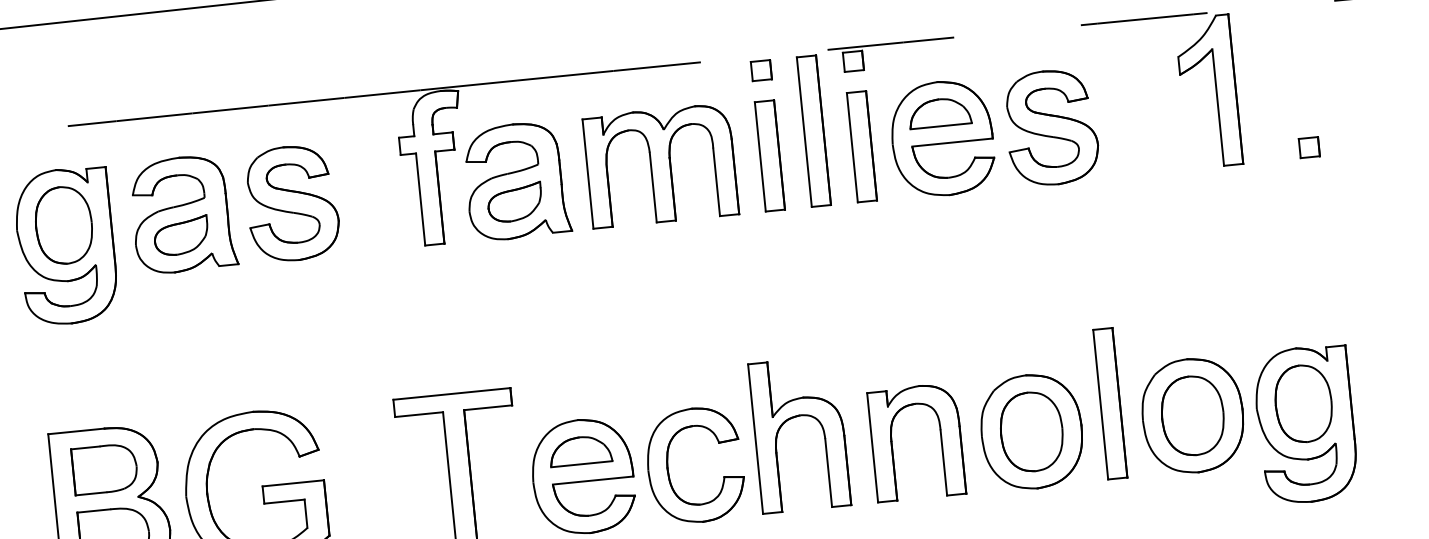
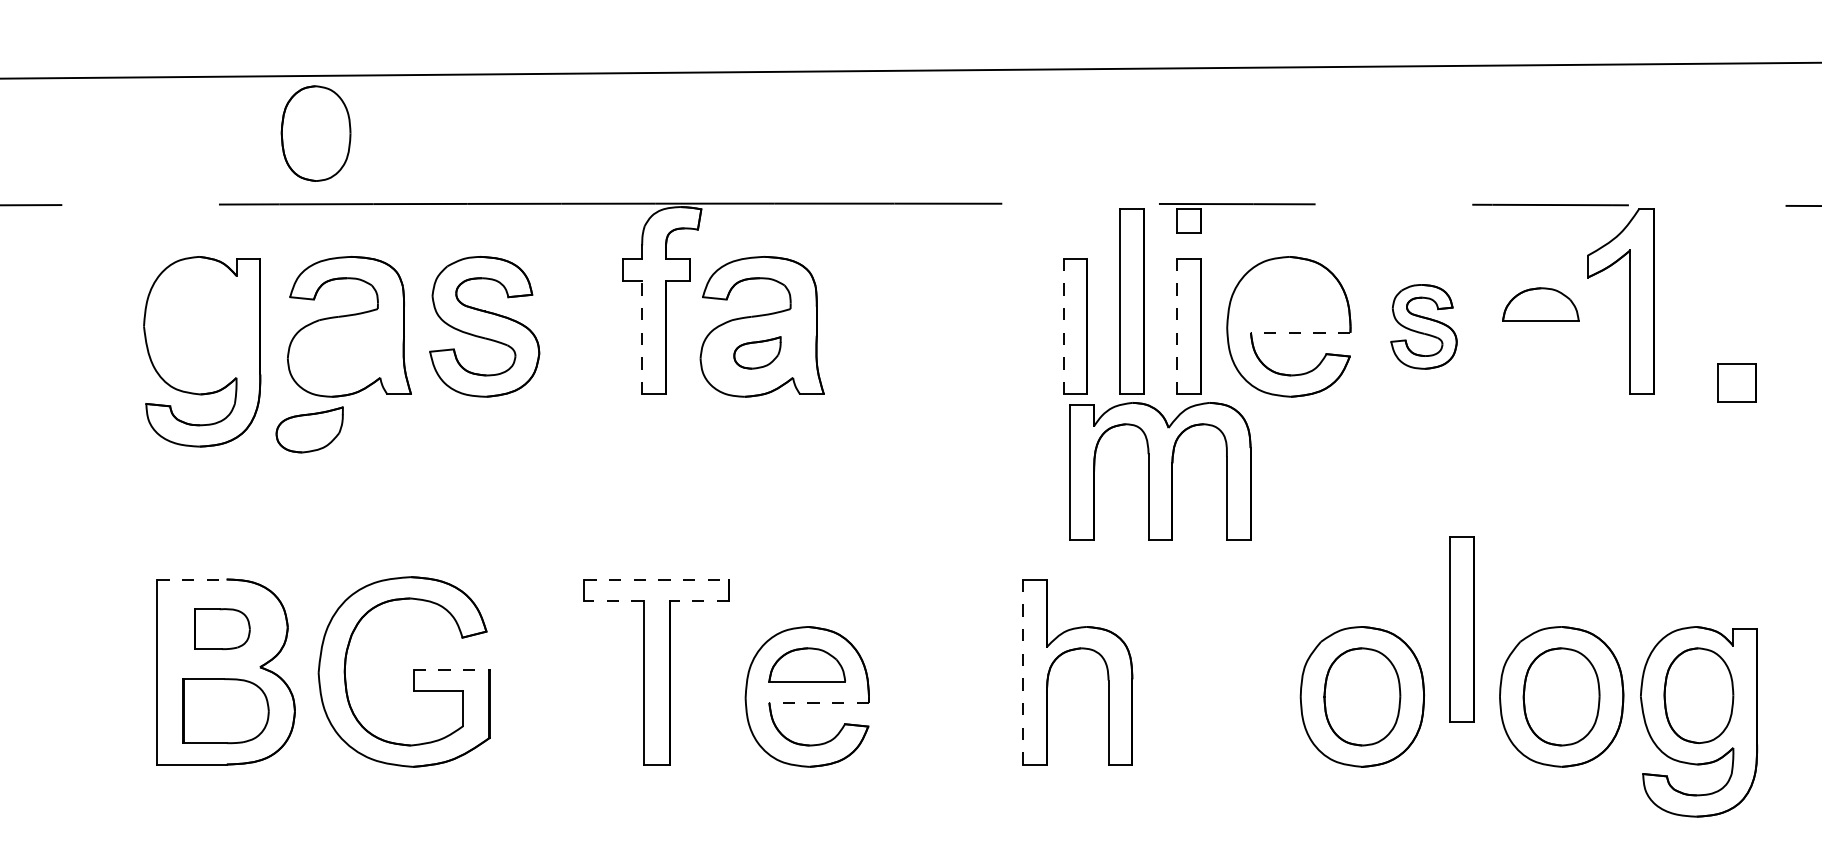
part: (761, 69) -> (1075, 220), removed
part: (939, 112) -> (1540, 304), moved
part: (1051, 127) -> (1423, 326), size x0.6
line: (952, 142) -> (1300, 332), solid -> dashed
line: (852, 147) -> (1177, 326), solid -> dashed
part: (1308, 147) -> (1736, 382), size x1.6
line: (760, 156) -> (1063, 326), solid -> dashed
part: (660, 165) -> (1160, 471), moved
line: (420, 199) -> (642, 337), solid -> dashed
part: (515, 202) -> (757, 352), size x0.7
part: (63, 225) -> (315, 133), moved
part: (181, 235) -> (309, 429), moved
line: (452, 393) -> (657, 579), solid -> dashed
part: (1109, 404) -> (1461, 629), moved
line: (488, 407) -> (699, 600), solid -> dashed
line: (418, 414) -> (613, 600), solid -> dashed
line: (75, 431) -> (191, 579), solid -> dashed
line: (755, 439) -> (1023, 672), solid -> dashed
part: (941, 439) -> (1250, 695), removed
part: (668, 462) -> (913, 690), removed
part: (104, 468) -> (222, 628), size x0.7
line: (593, 480) -> (819, 702), solid -> dashed
line: (293, 483) -> (451, 669), solid -> dashed

